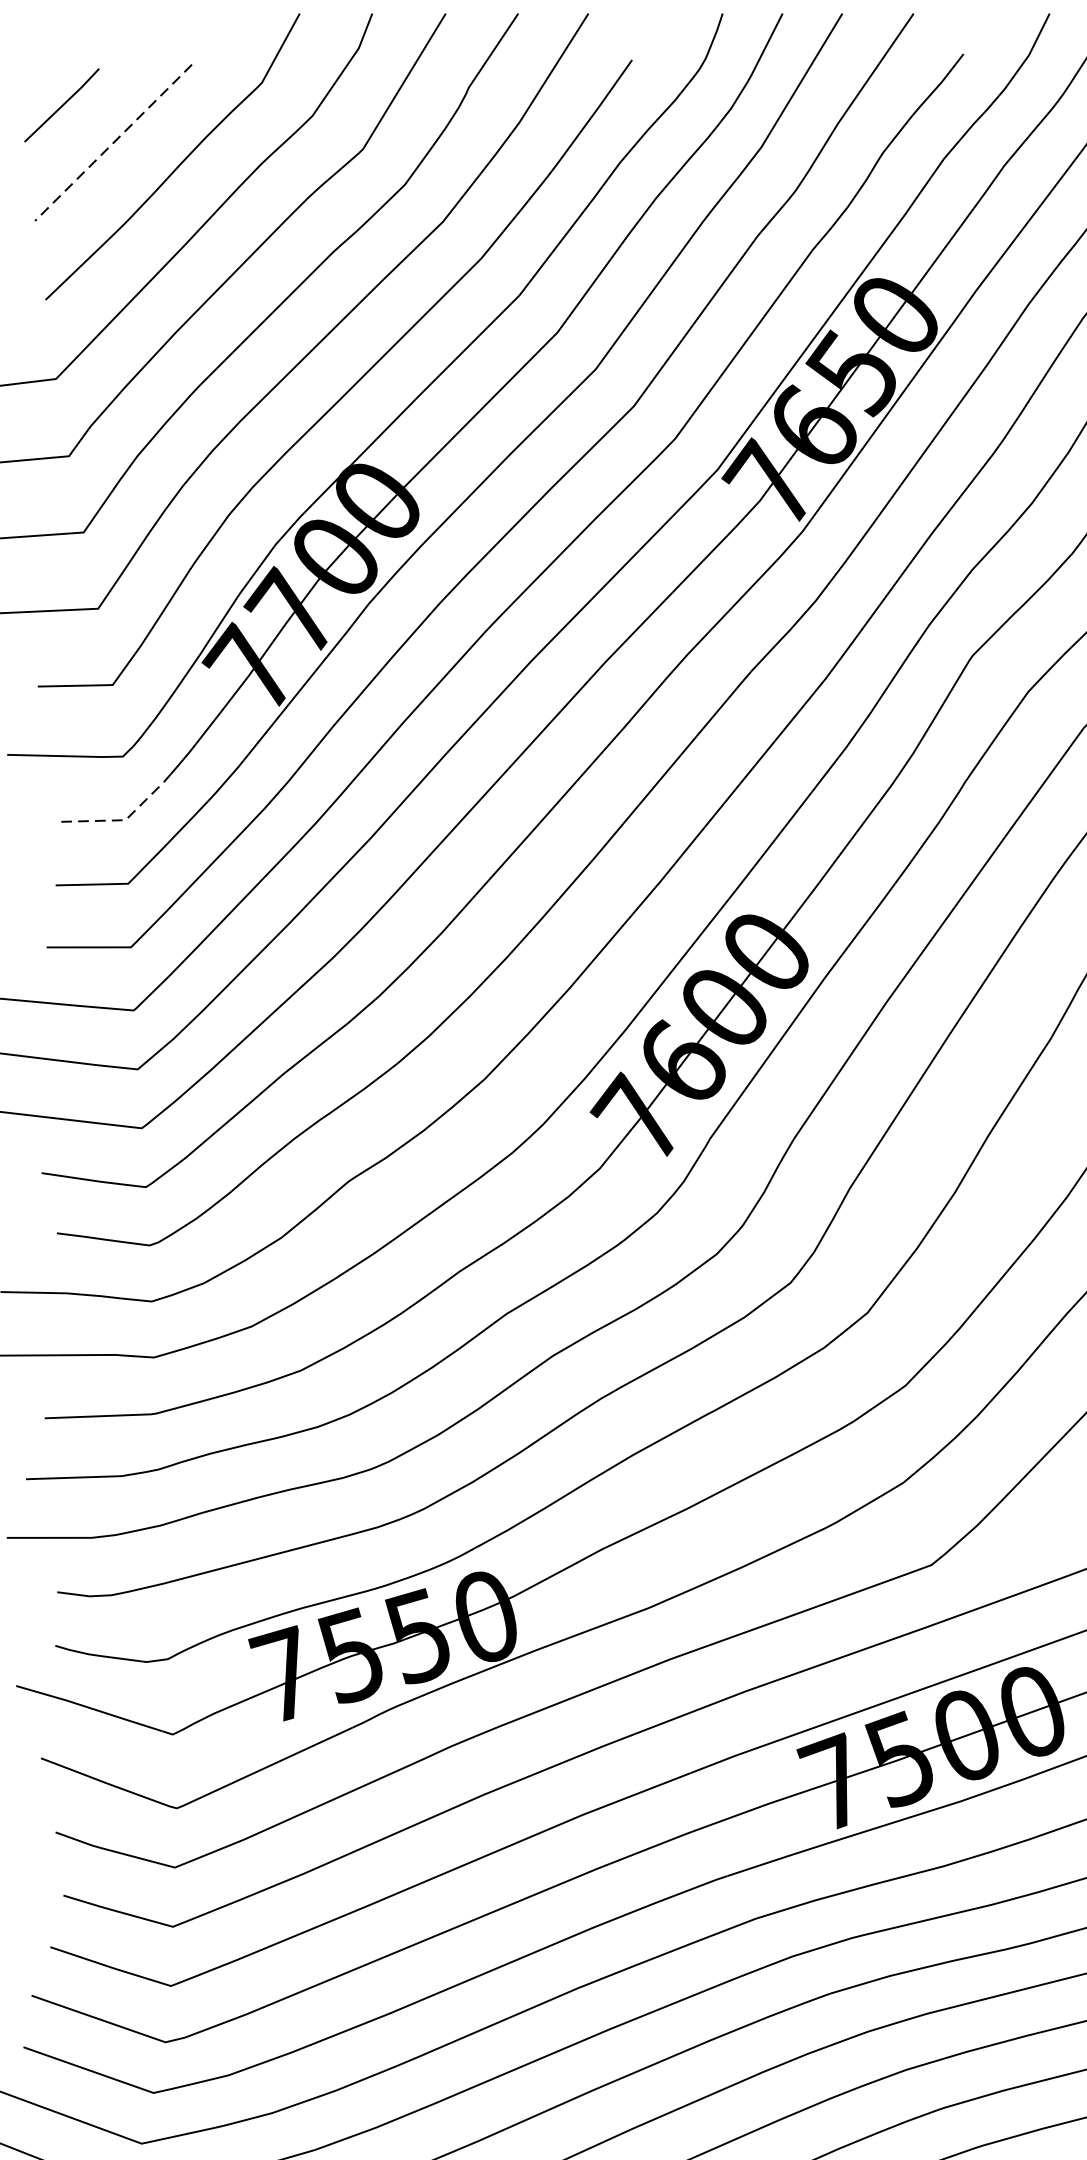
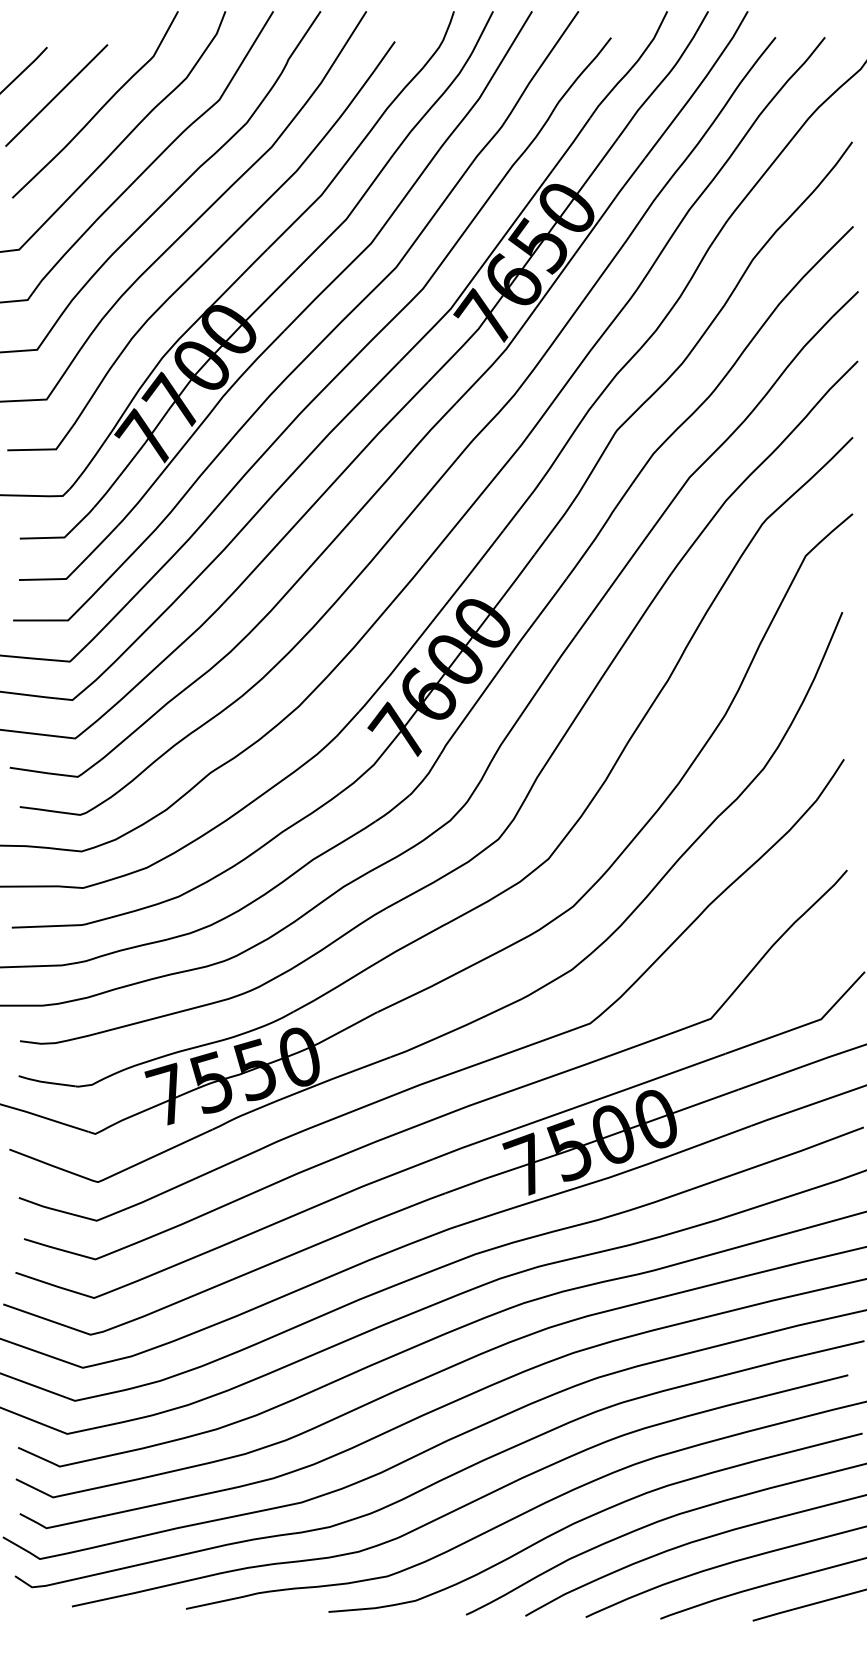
line: (113, 142) -> (56, 95), dashed -> solid
line: (125, 820) -> (64, 537), dashed -> solid

